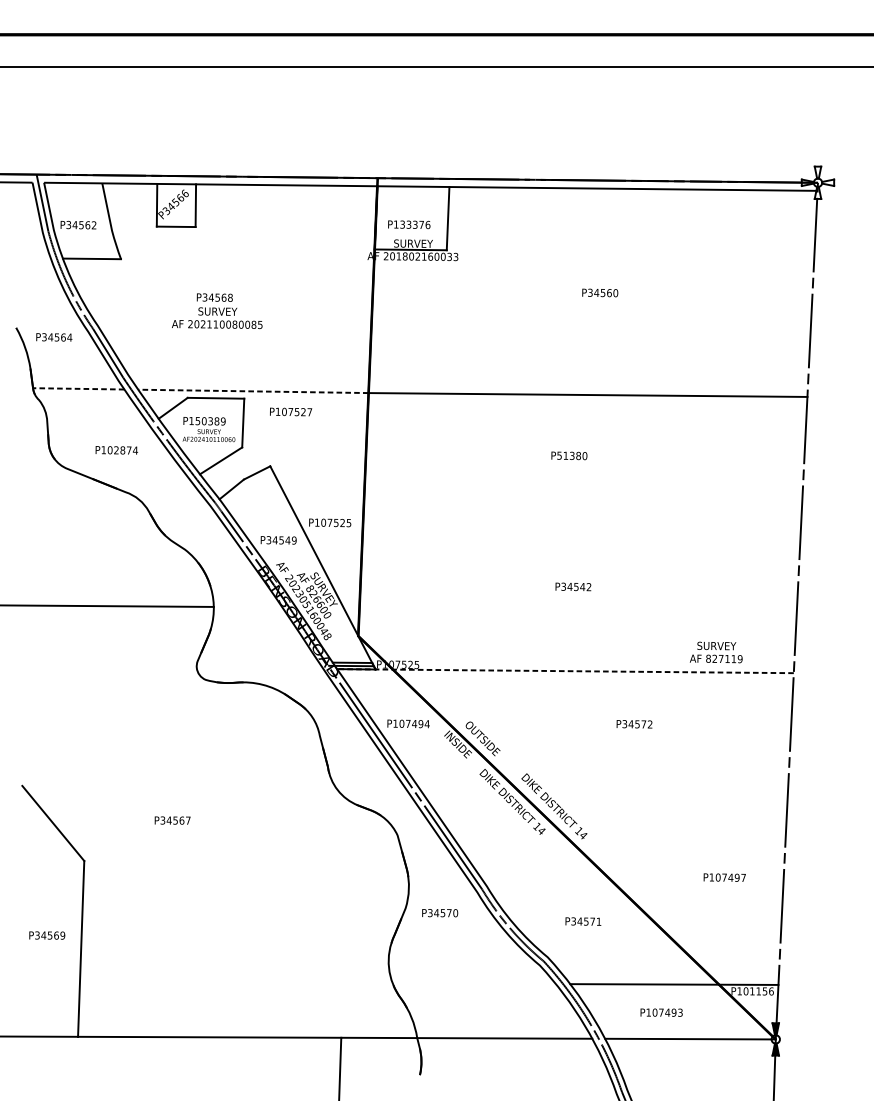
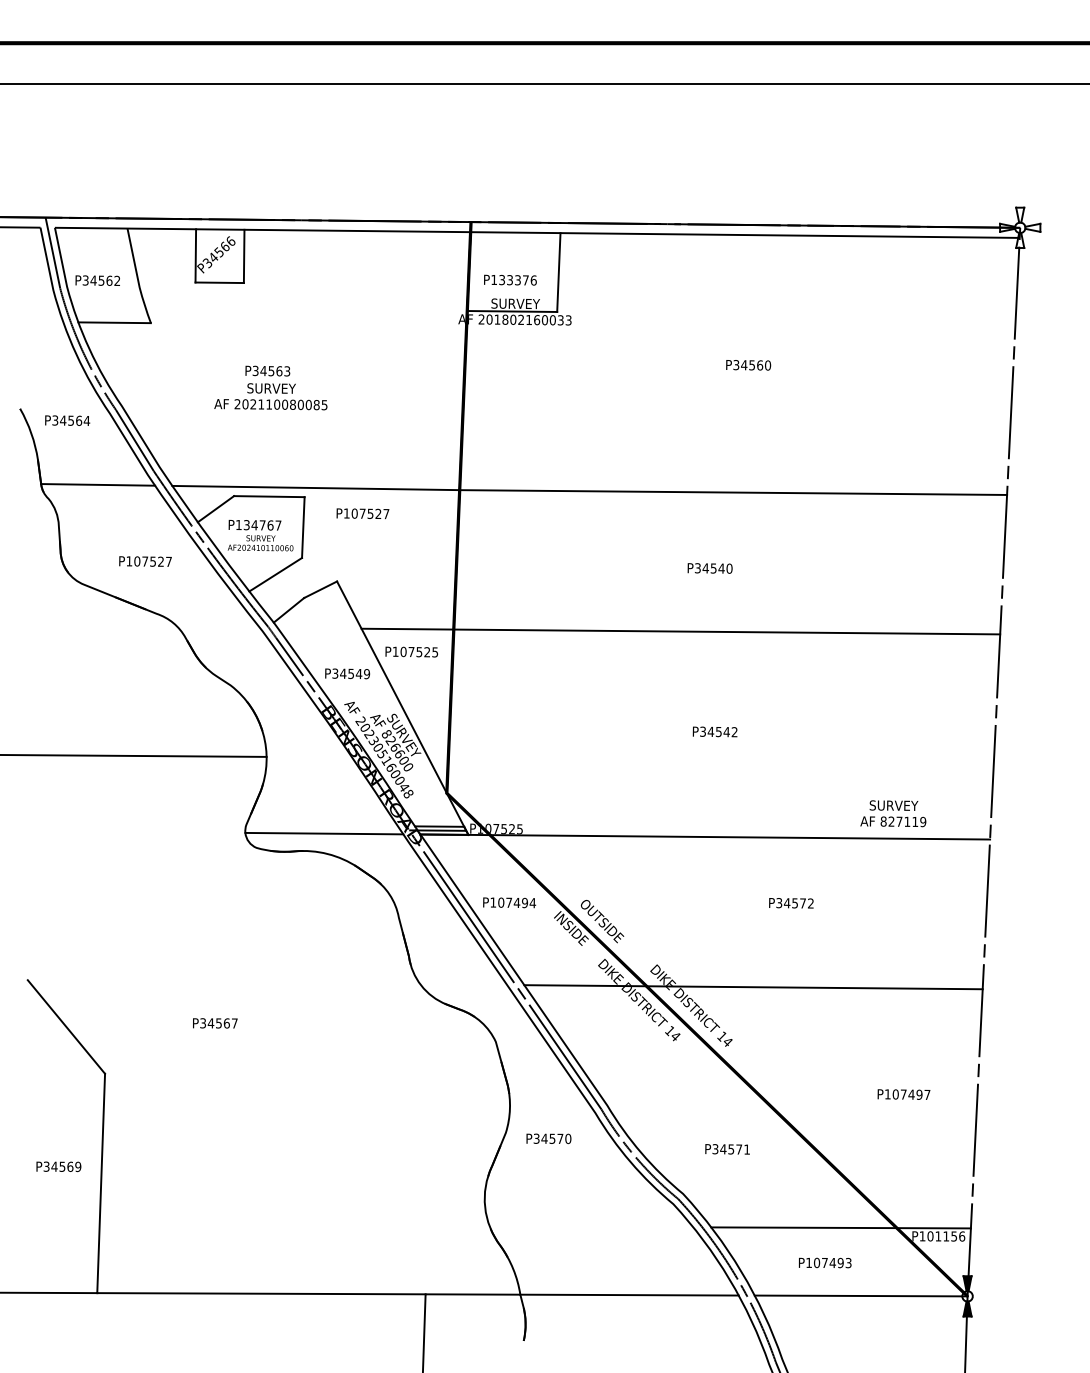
text: (230, 297) -> (287, 371), P34568 -> P34563
line: (79, 388) -> (98, 484), dashed -> solid
line: (253, 391) -> (316, 488), dashed -> solid
text: (210, 421) -> (262, 525), P150389 -> P134767
text: (126, 450) -> (157, 561), P102874 -> P107527
text: (568, 455) -> (709, 568), P51380 -> P34540
line: (545, 506) -> (680, 631), added
line: (260, 668) -> (324, 833), added
line: (565, 671) -> (705, 837), dashed -> solid
line: (604, 791) -> (753, 987), added

